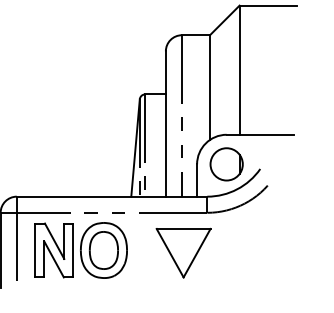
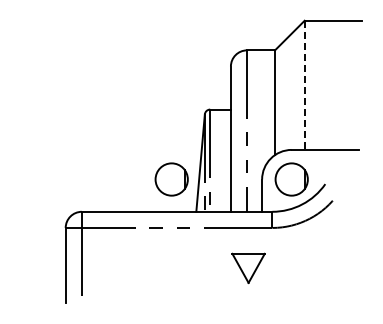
line: (239, 70) -> (304, 85), solid -> dashed
circle: (106, 164) -> (171, 179), added
part: (80, 250) -> (145, 265), removed
part: (183, 253) -> (248, 268), size x0.6

